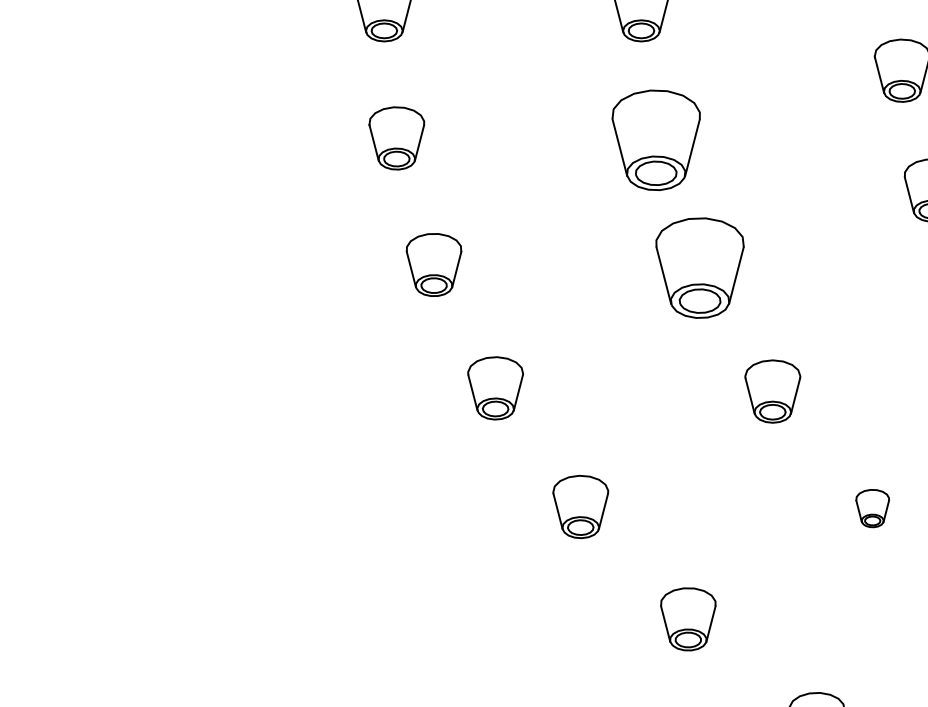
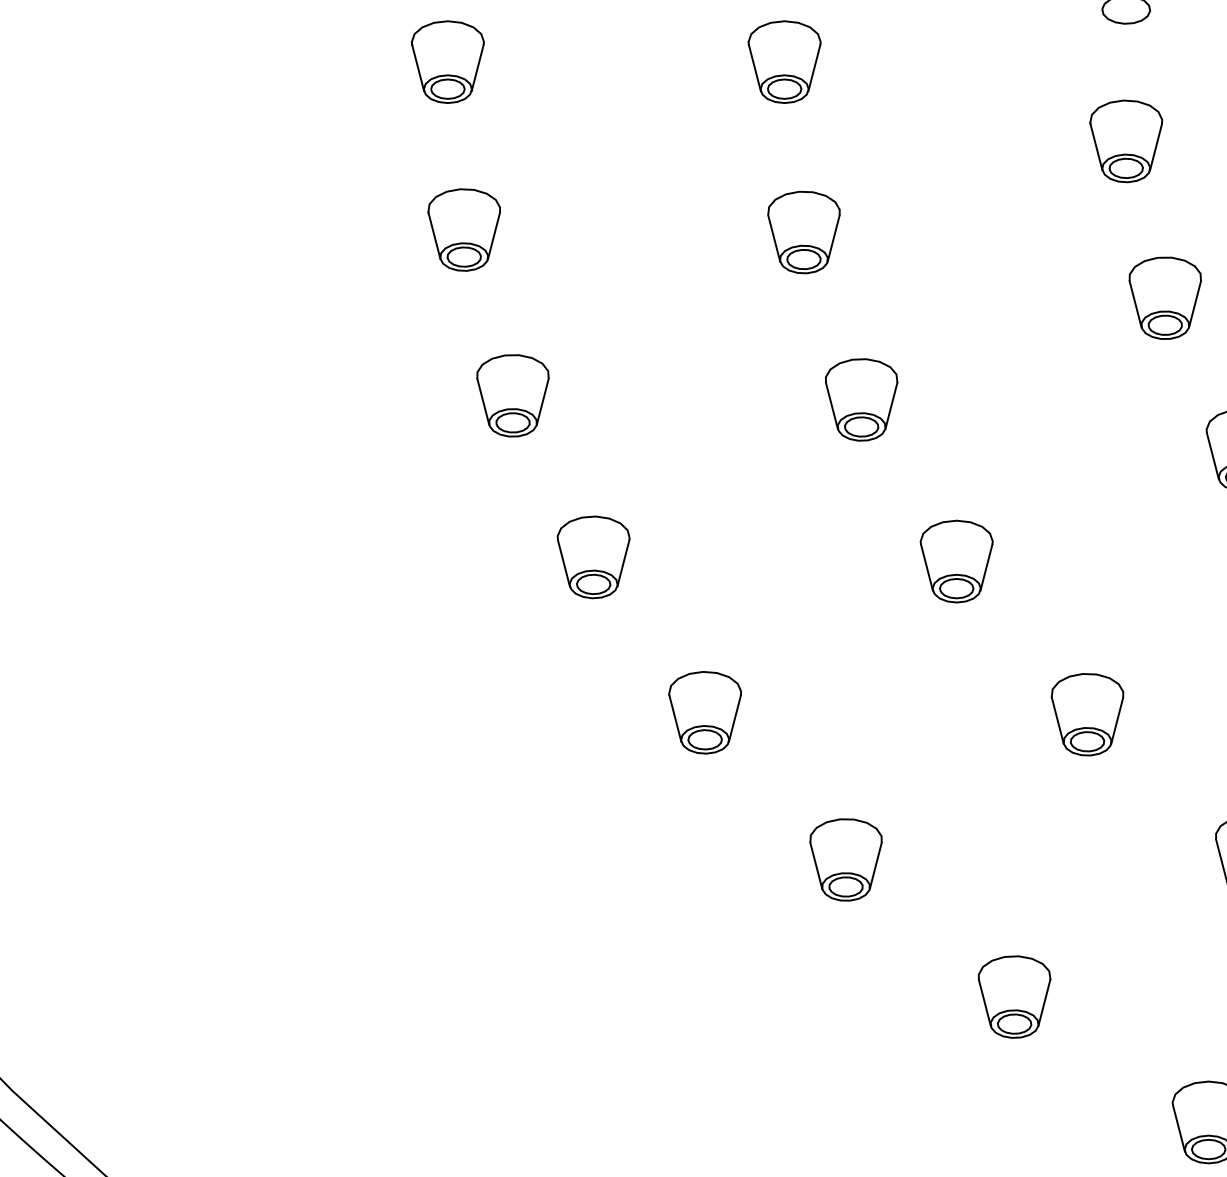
part: (655, 140) -> (803, 232), size x0.62
part: (700, 267) -> (861, 399), size x0.62
part: (872, 508) -> (1087, 714), size x1.67

